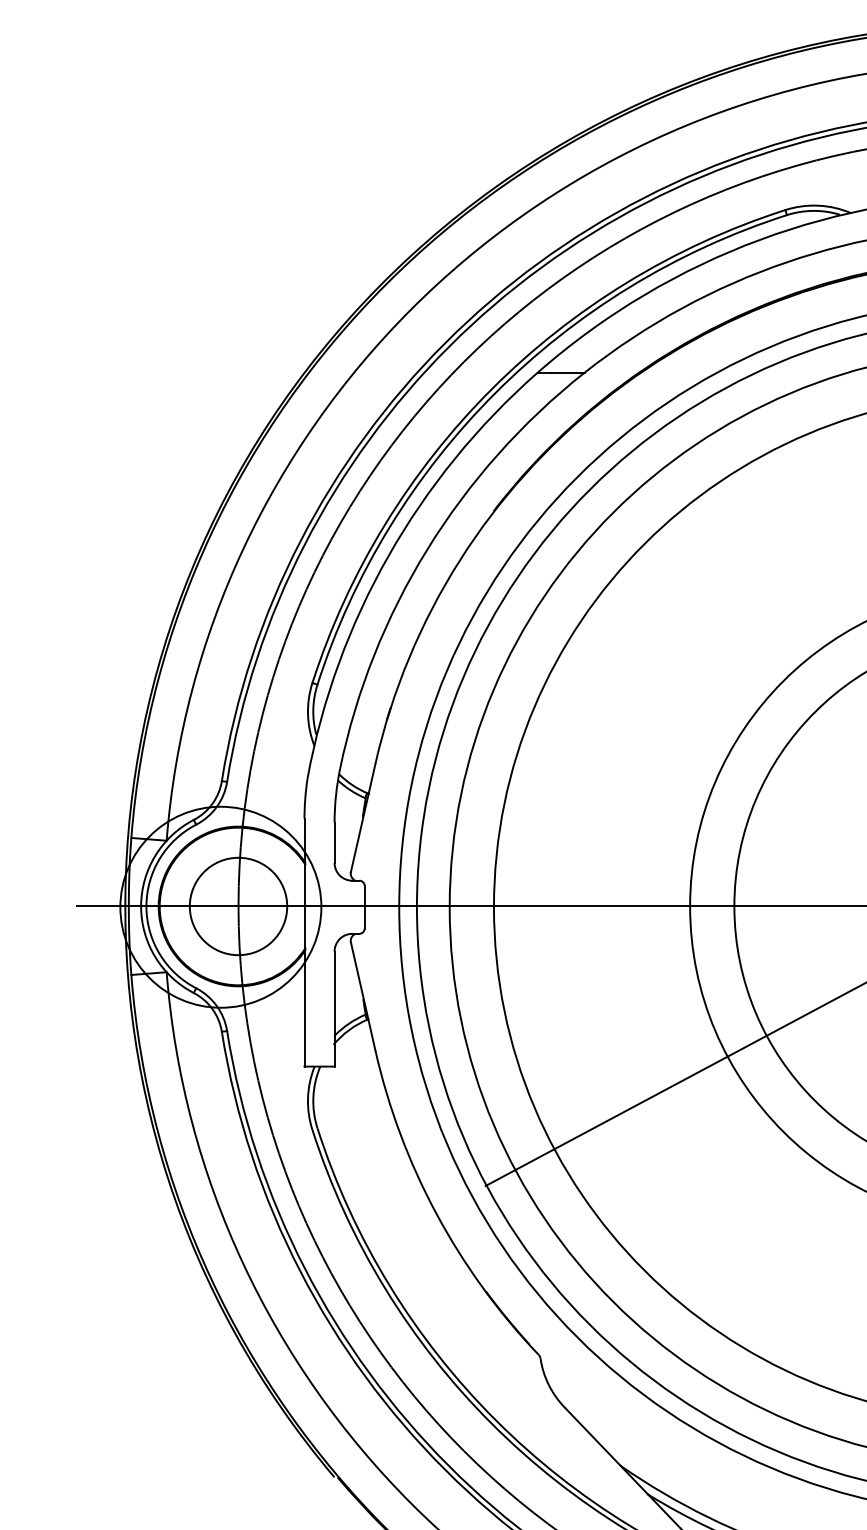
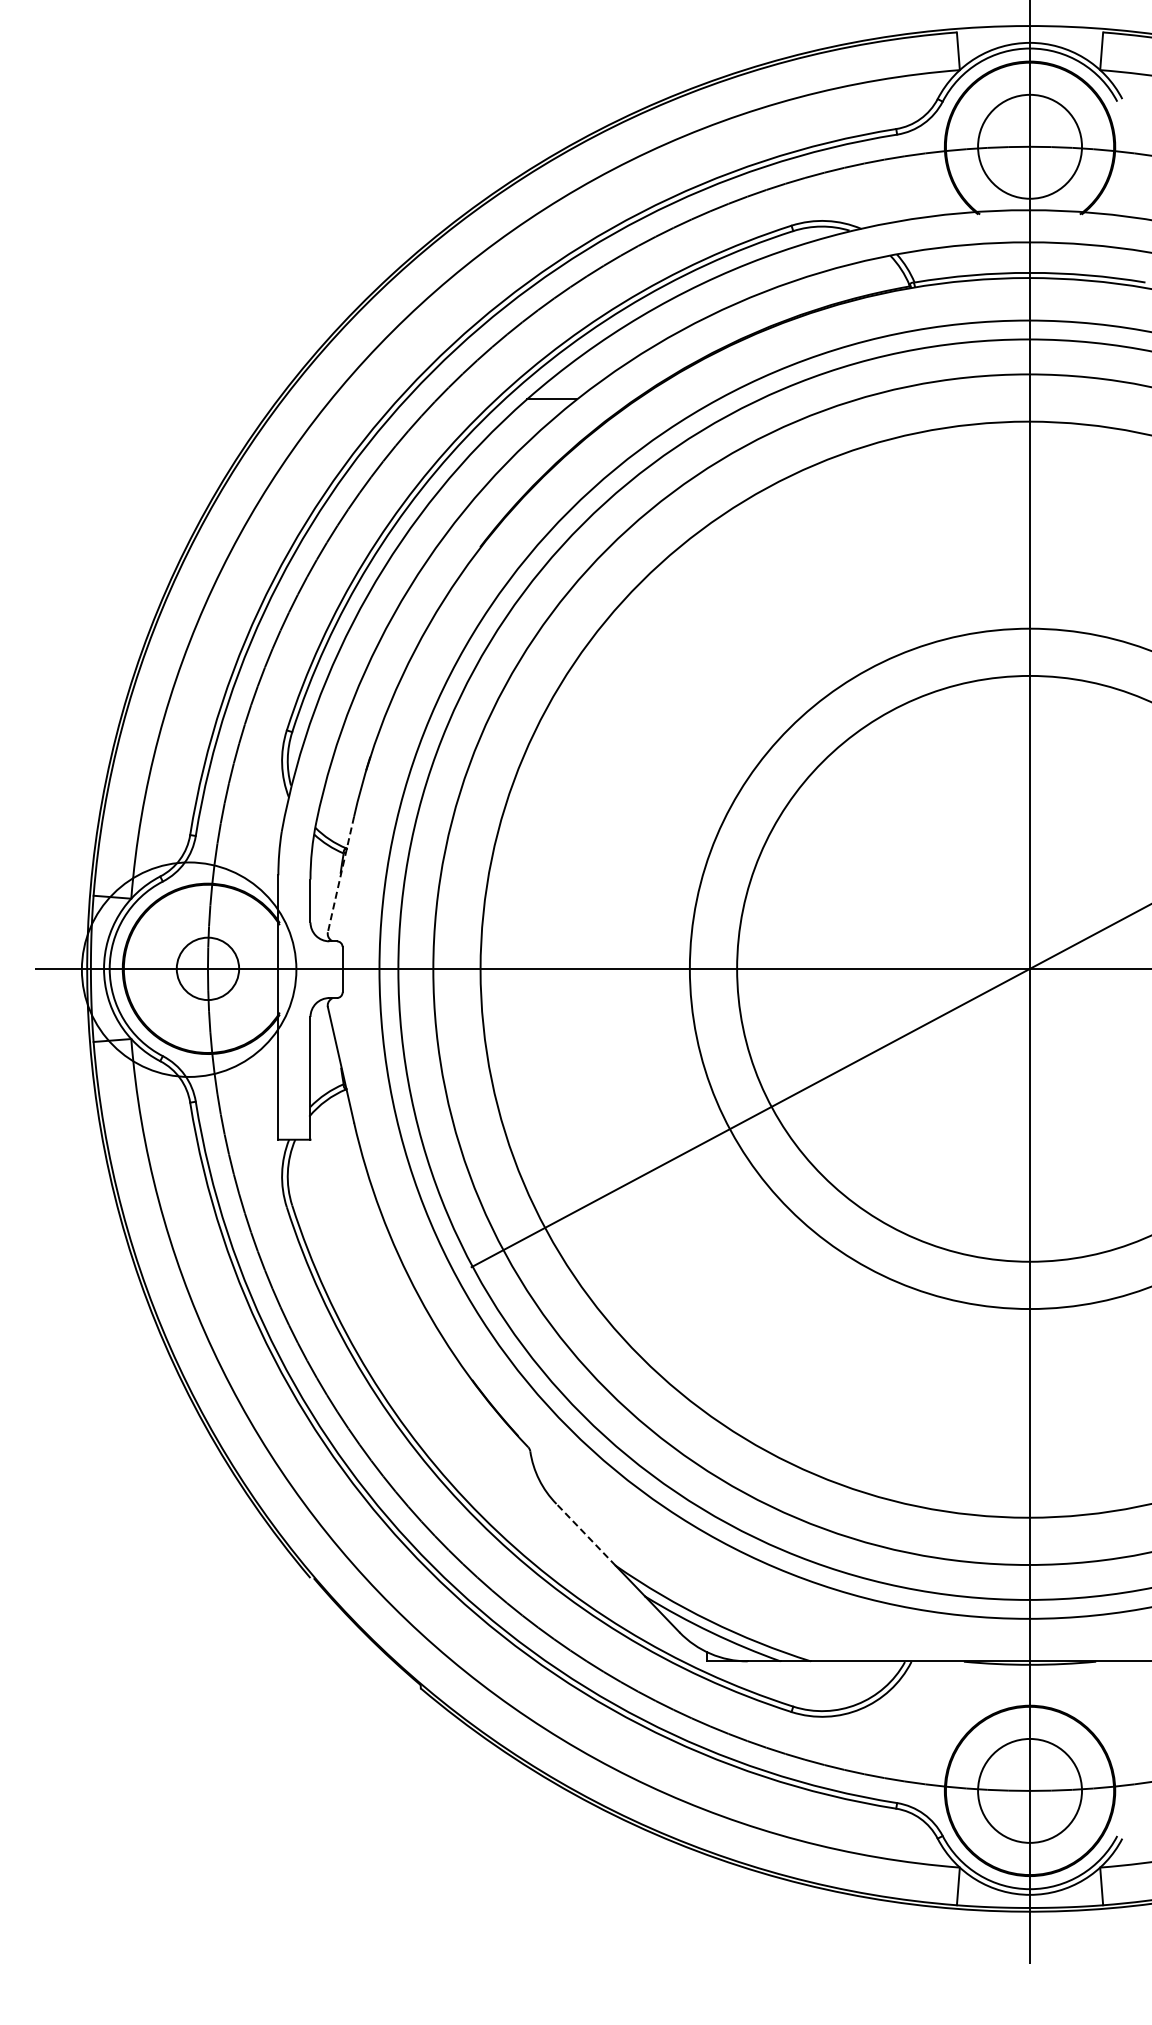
line: (362, 818) -> (340, 875), solid -> dashed
circle: (238, 906) -> (207, 968), size x0.6
line: (593, 1436) -> (586, 1534), solid -> dashed

